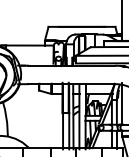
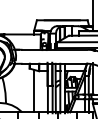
line: (44, 120) -> (33, 91), added

